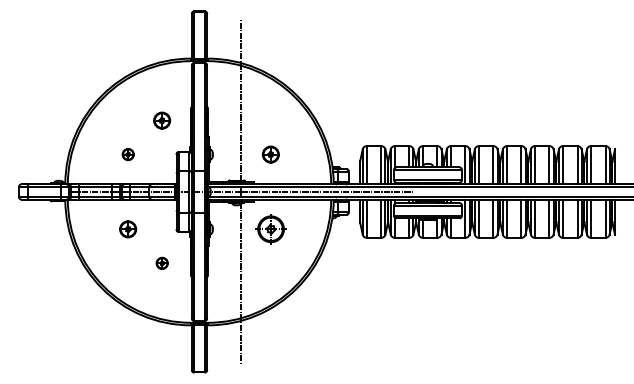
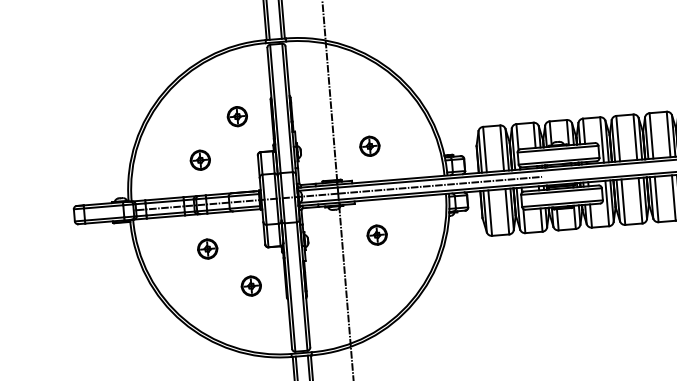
part: (128, 154) -> (200, 160), size x1.43
part: (270, 229) -> (376, 235), size x0.62
part: (162, 263) -> (251, 286), size x1.43

